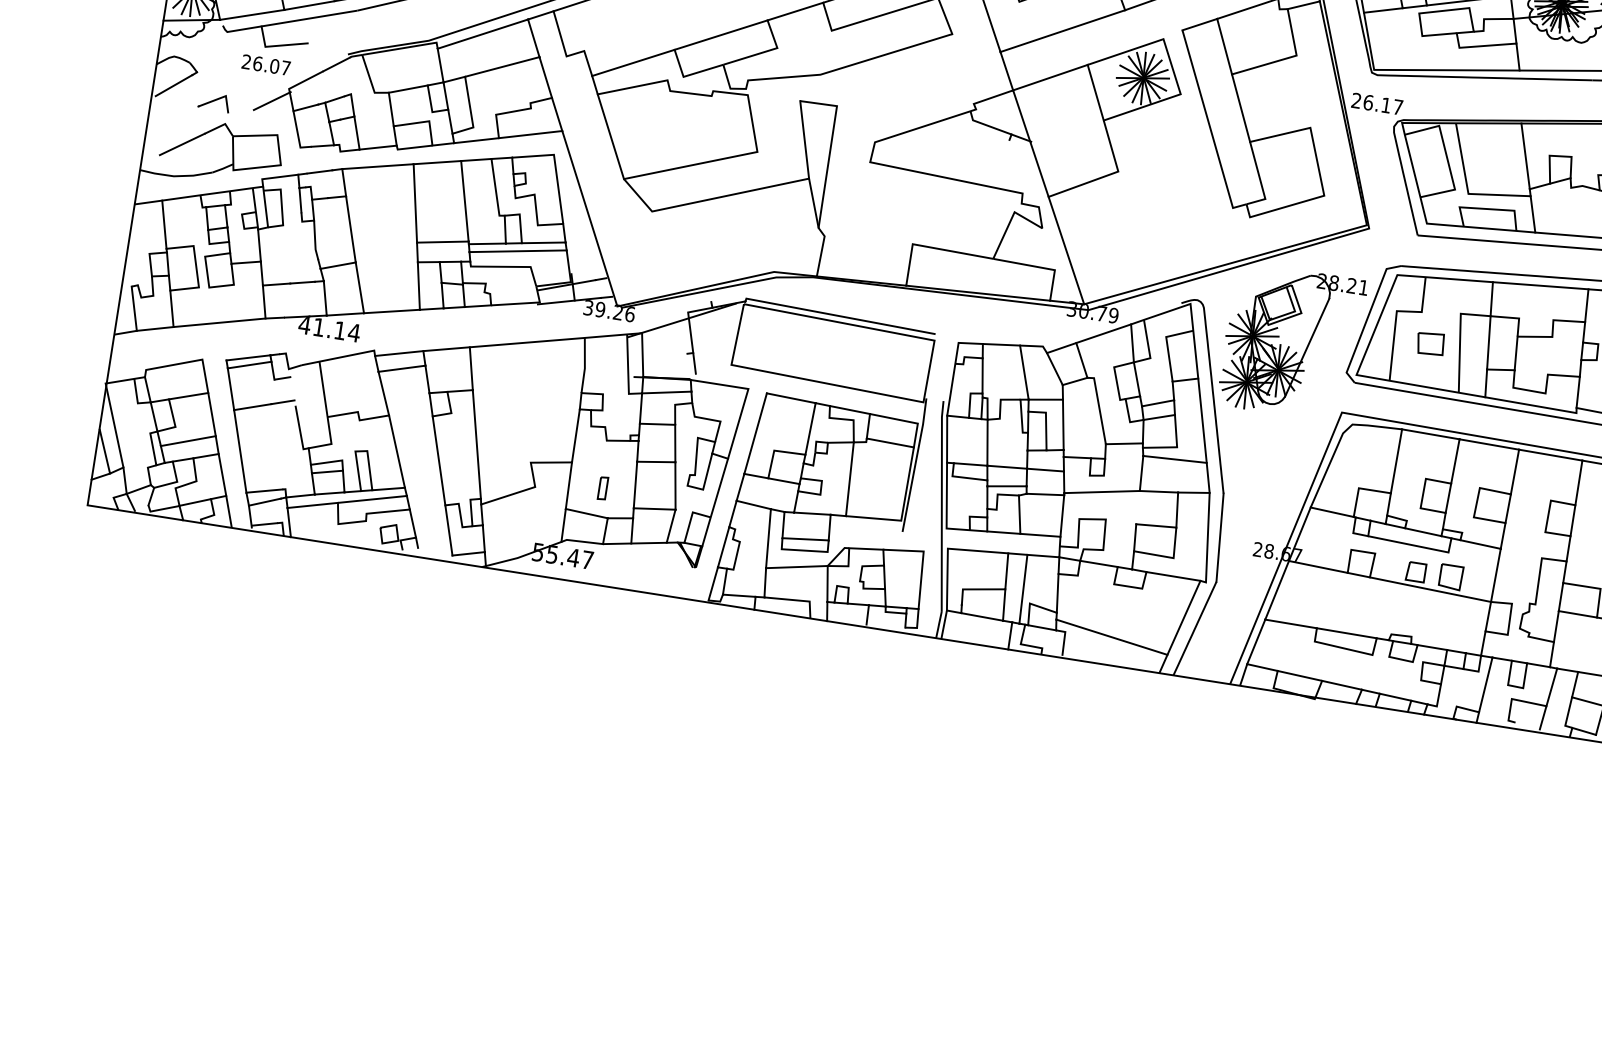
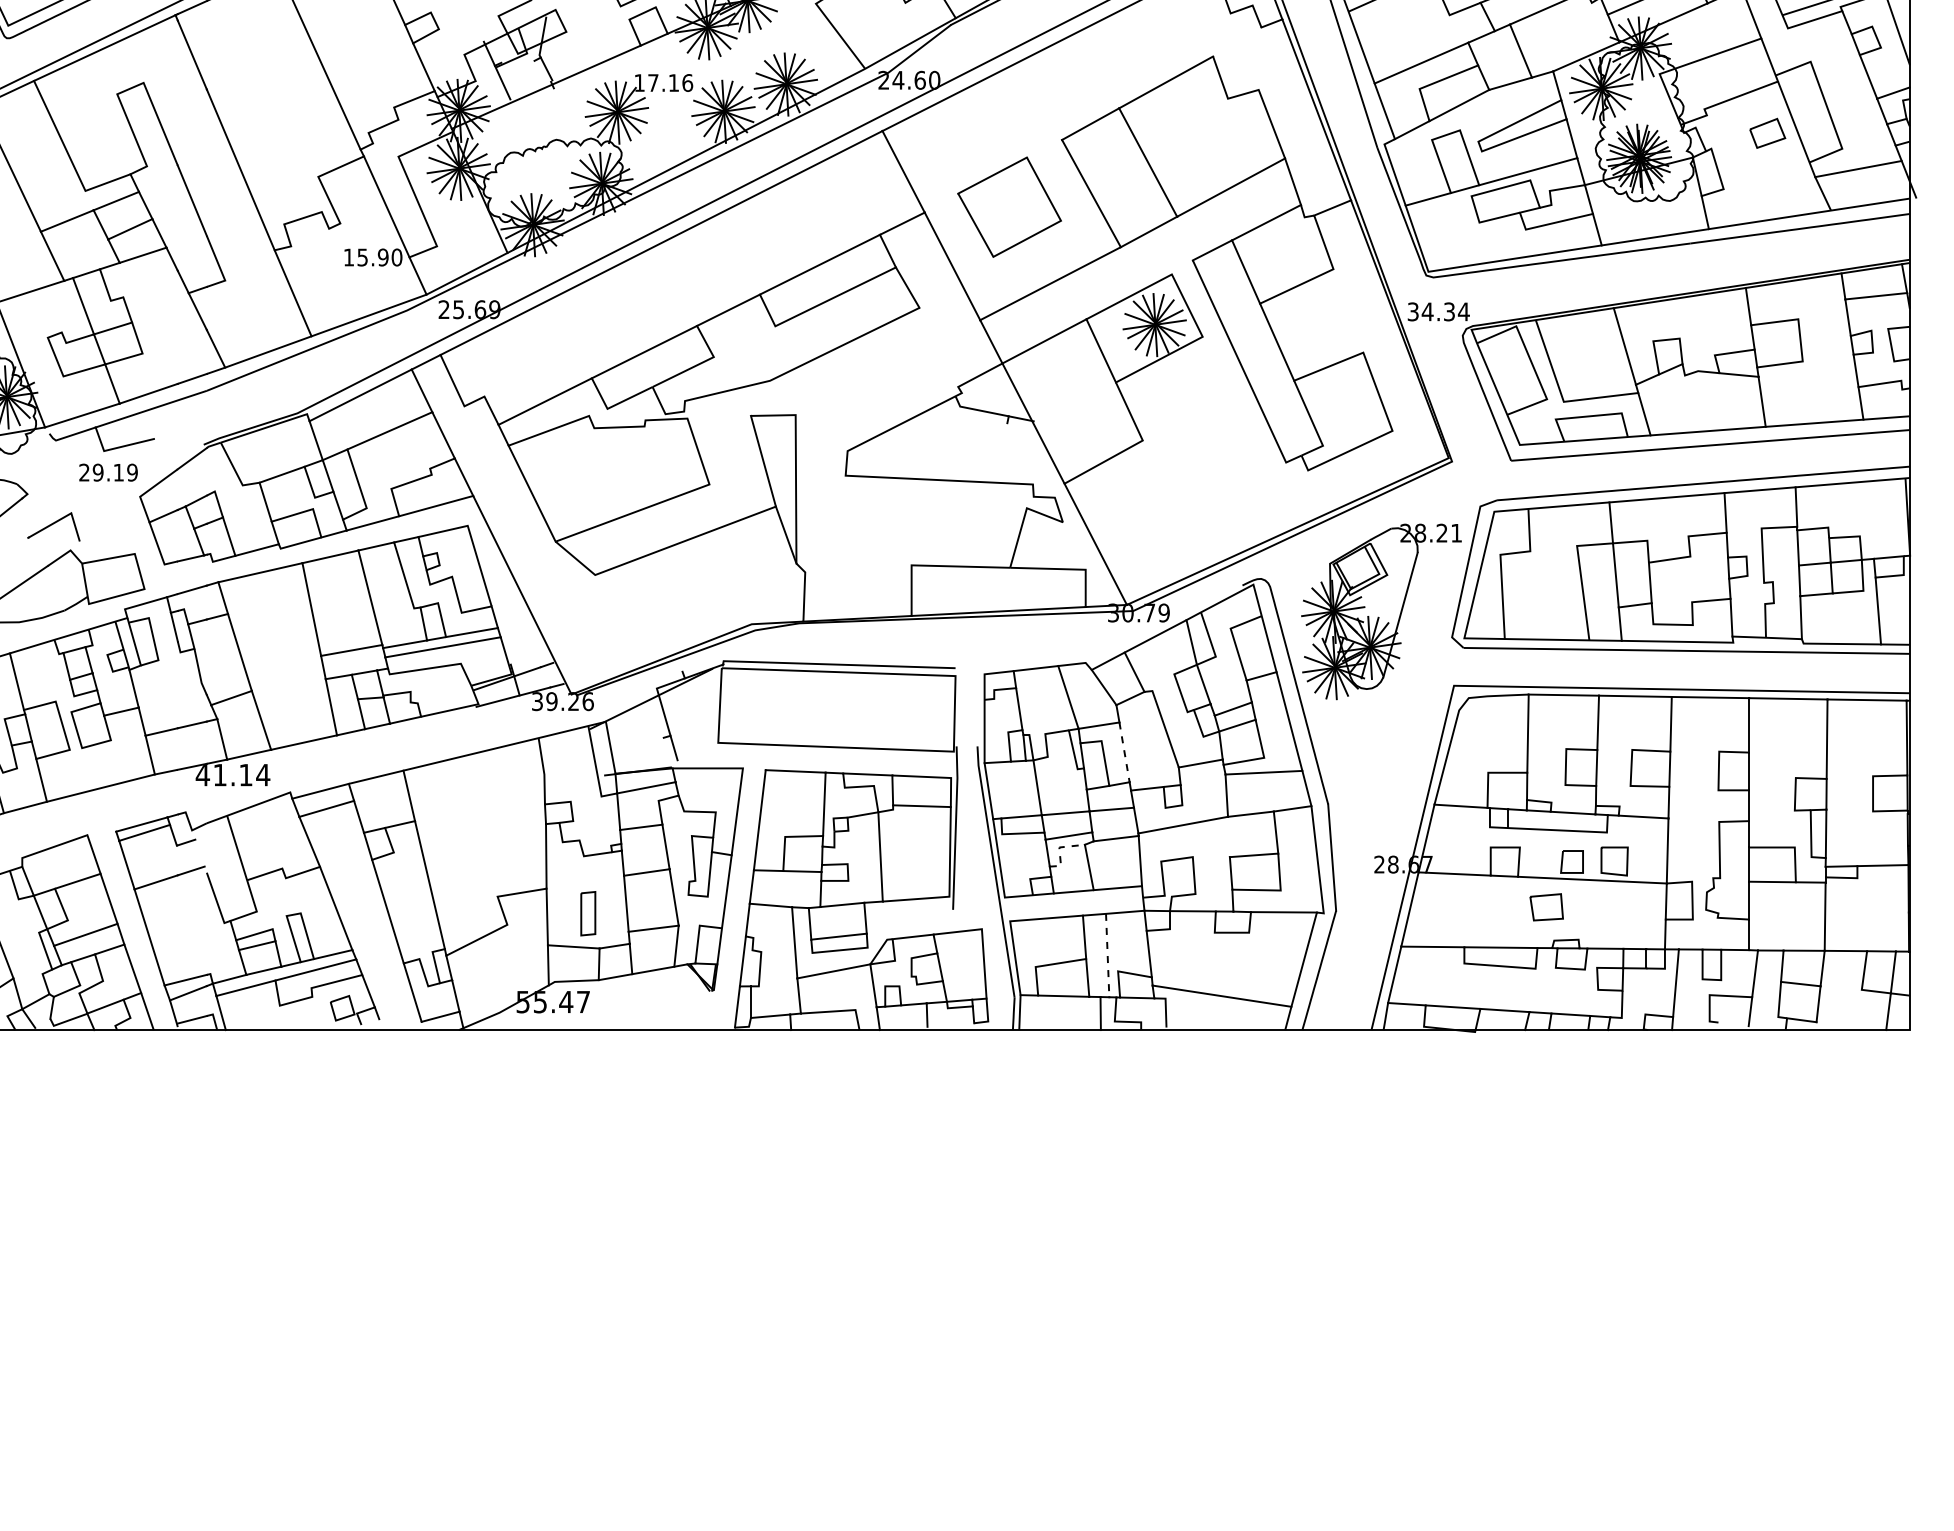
text: (271, 65) -> (114, 472), 26.07 -> 29.19
line: (272, 101) -> (122, 514), removed
part: (214, 102) -> (53, 526), size x1.4
text: (1377, 103) -> (1438, 311), 26.17 -> 34.34
part: (1430, 343) -> (1546, 907), moved
line: (1063, 424) -> (1124, 752), solid -> dashed
part: (603, 488) -> (588, 913), size x1.6
line: (997, 496) -> (1059, 849), solid -> dashed
line: (1023, 589) -> (1107, 955), solid -> dashed

